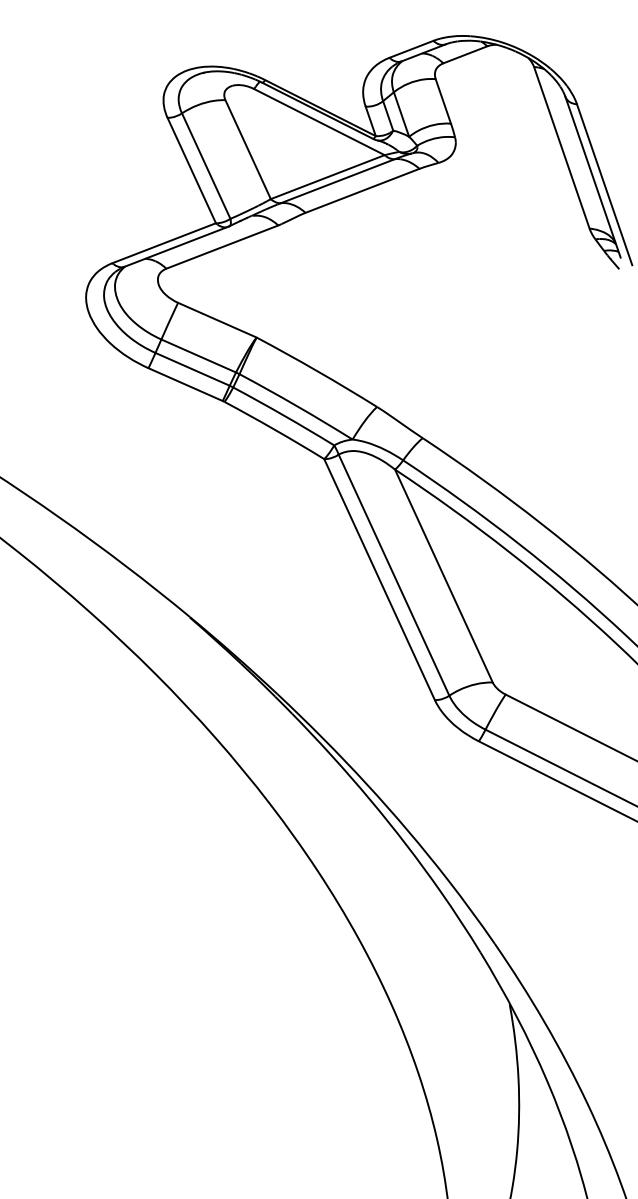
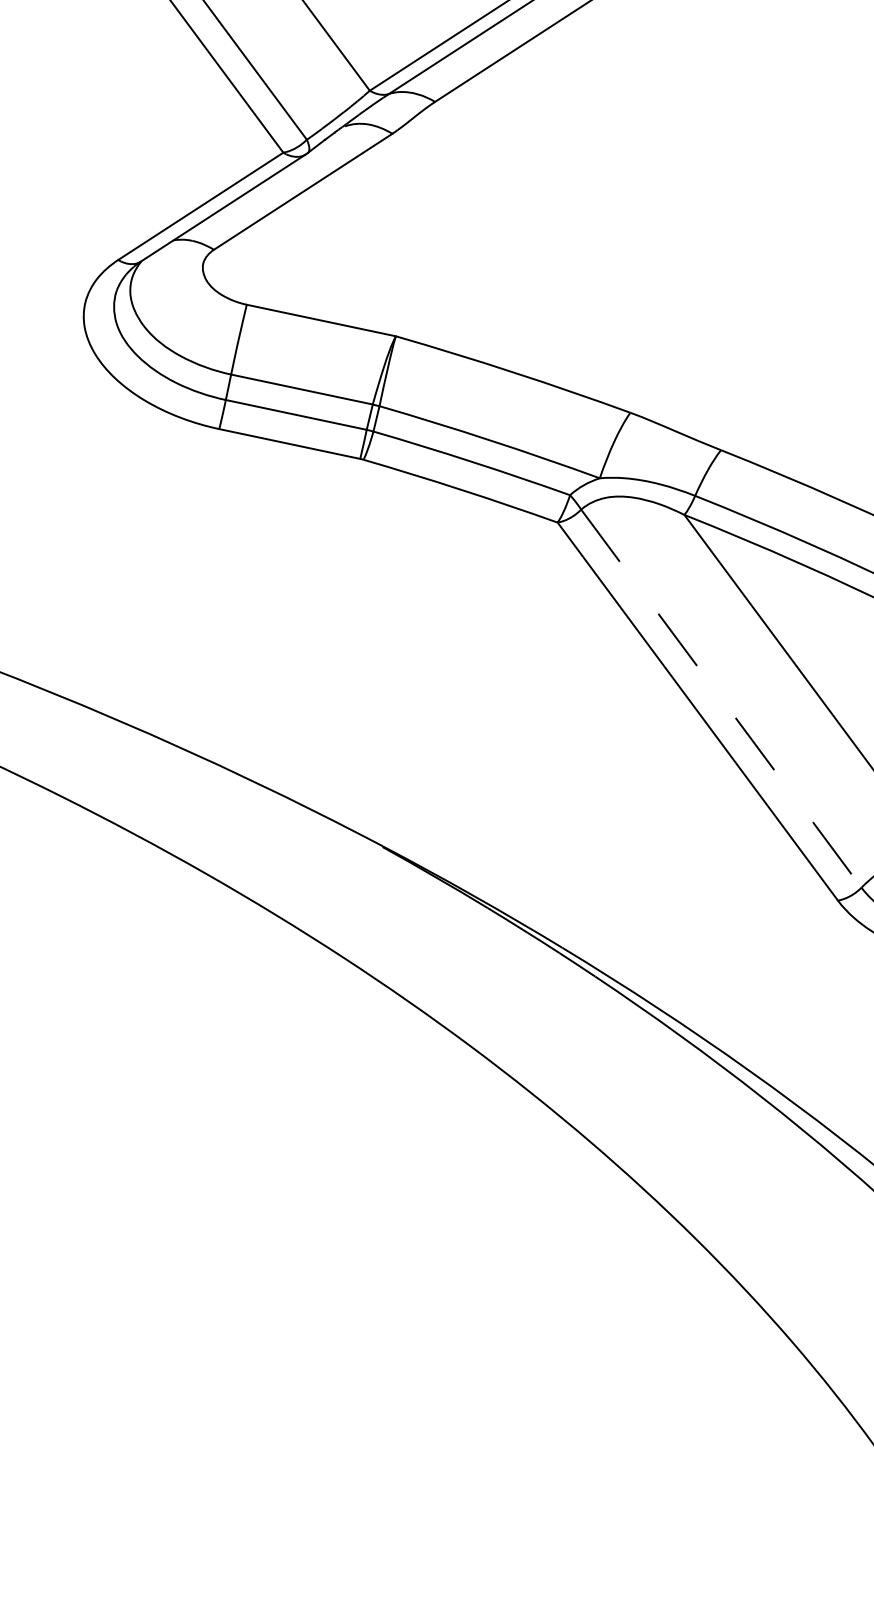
line: (394, 575) -> (722, 699), solid -> dashed

